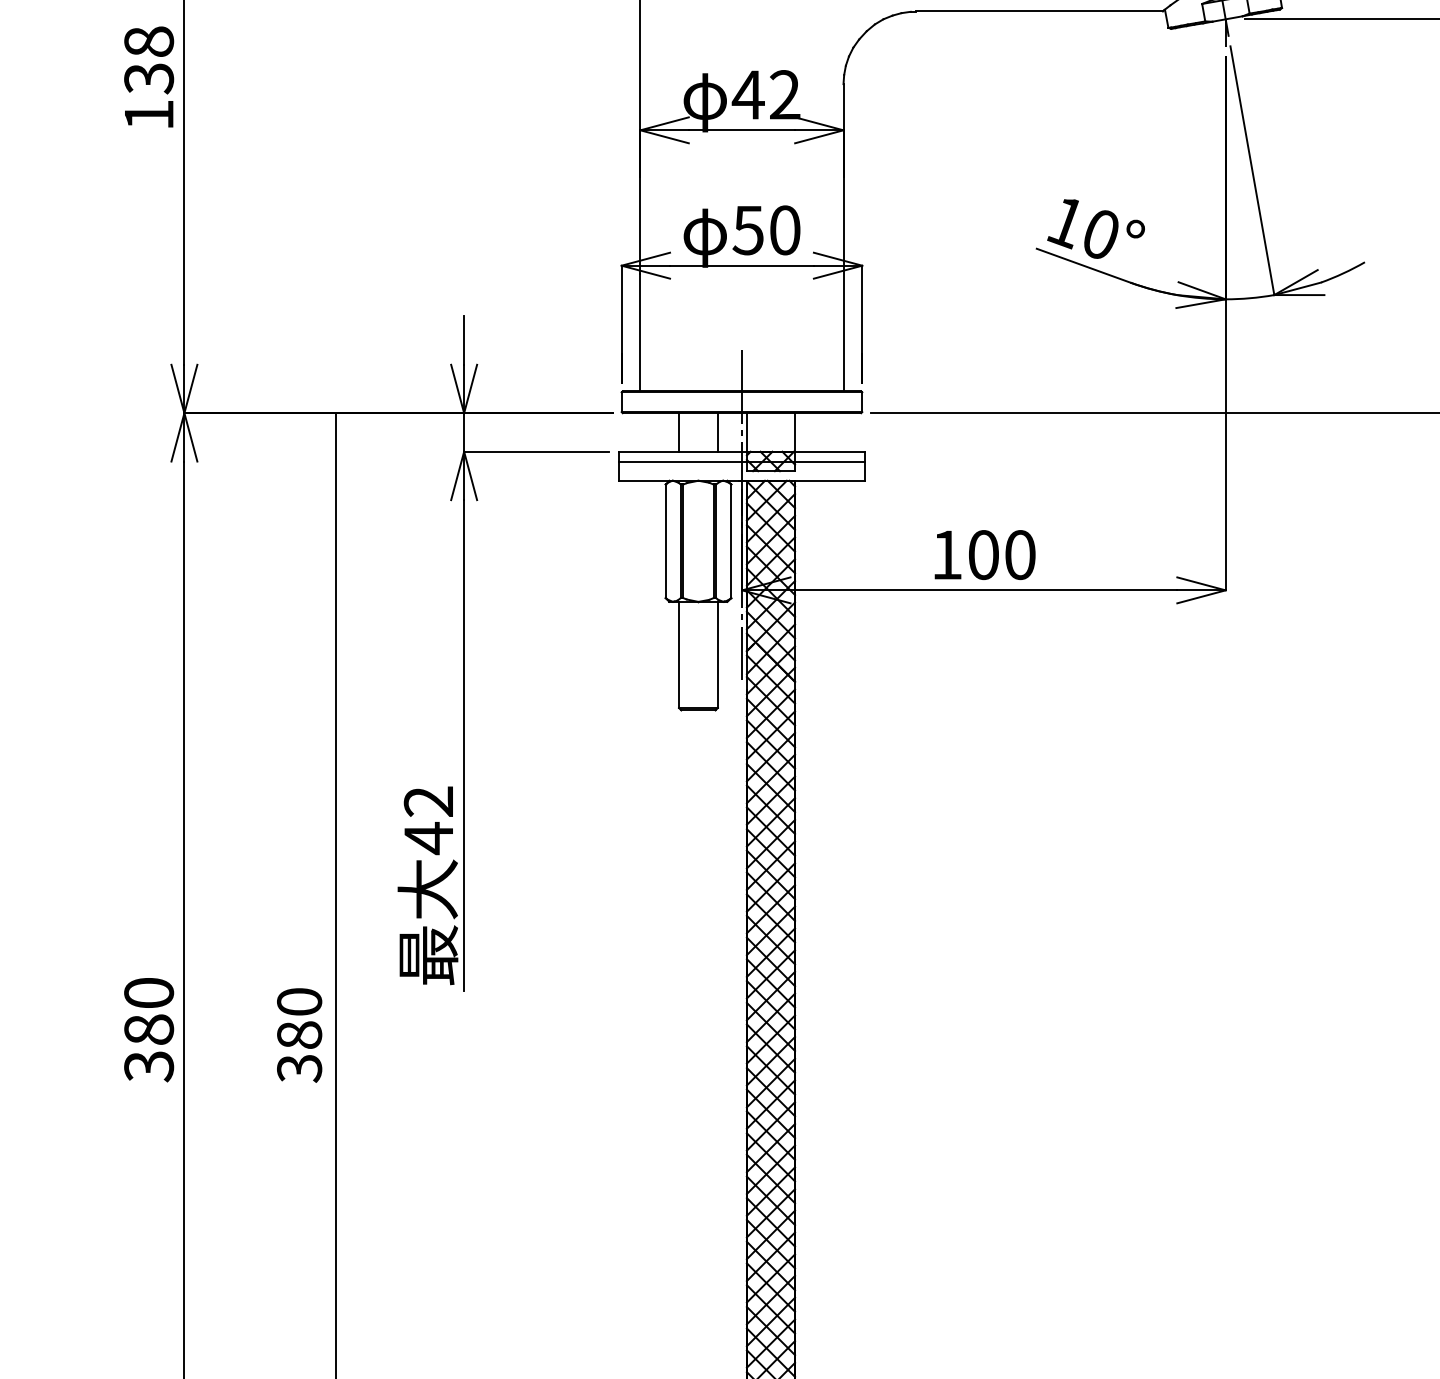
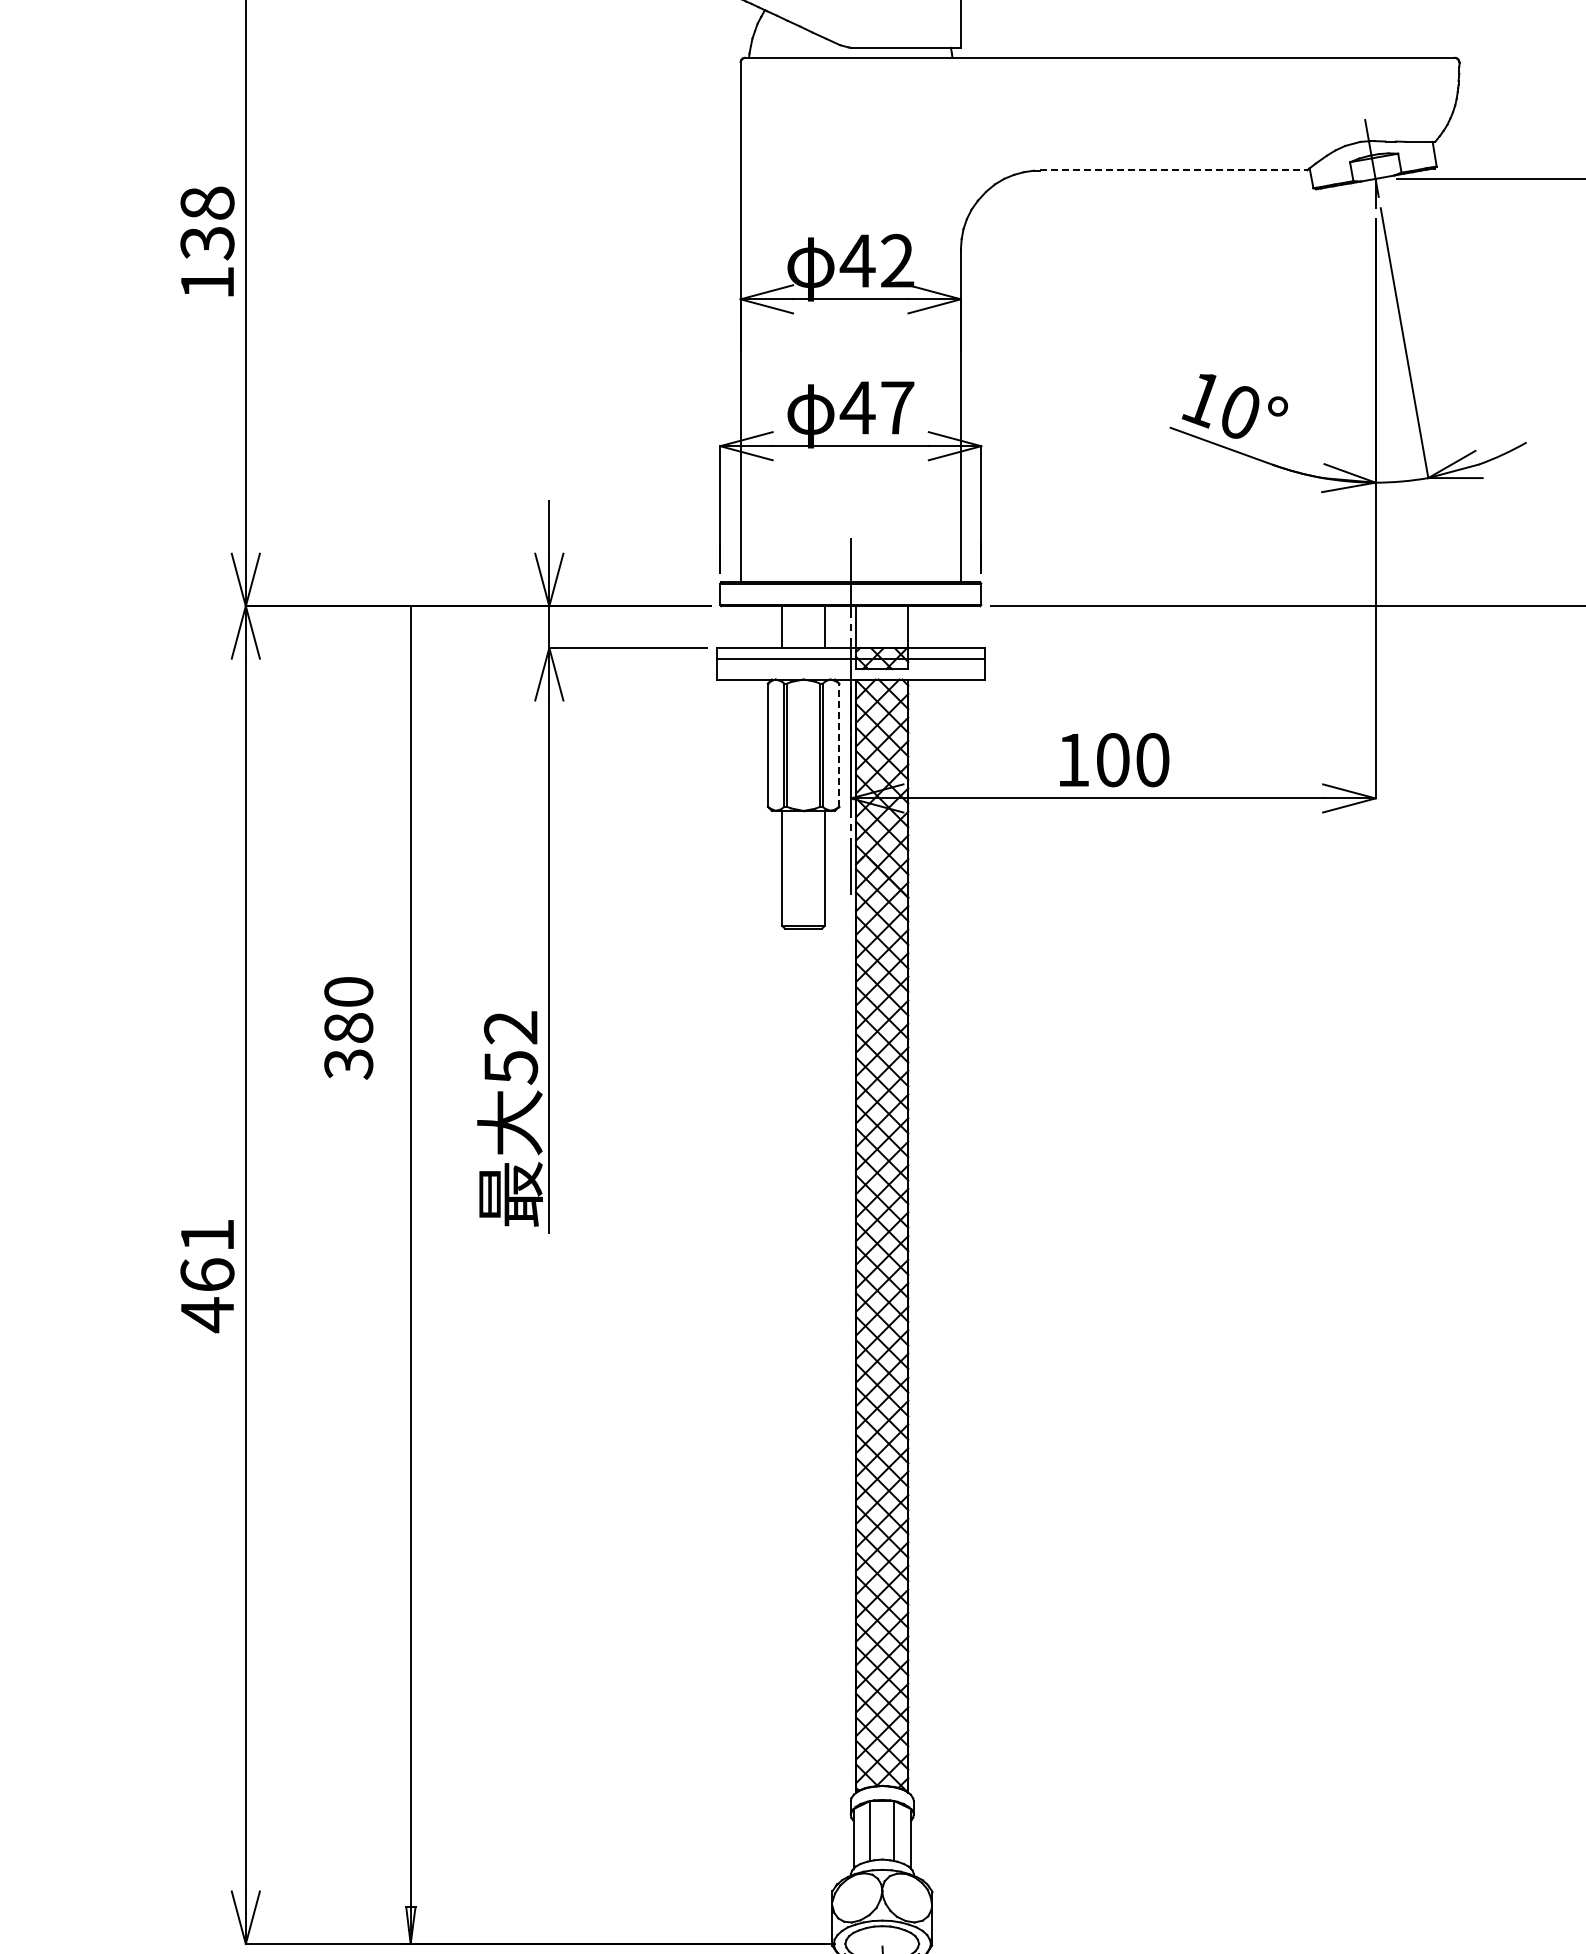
line: (1039, 11) -> (1173, 170), solid -> dashed
text: (765, 230) -> (876, 407), 50 -> 47
line: (731, 541) -> (839, 745), solid -> dashed
text: (429, 838) -> (511, 1067), 42 -> 52
text: (149, 1030) -> (207, 1276), 380 -> 461
text: (299, 1035) -> (348, 1028), moved

